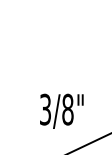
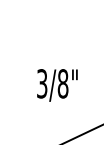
text: (61, 110) -> (57, 84), moved

